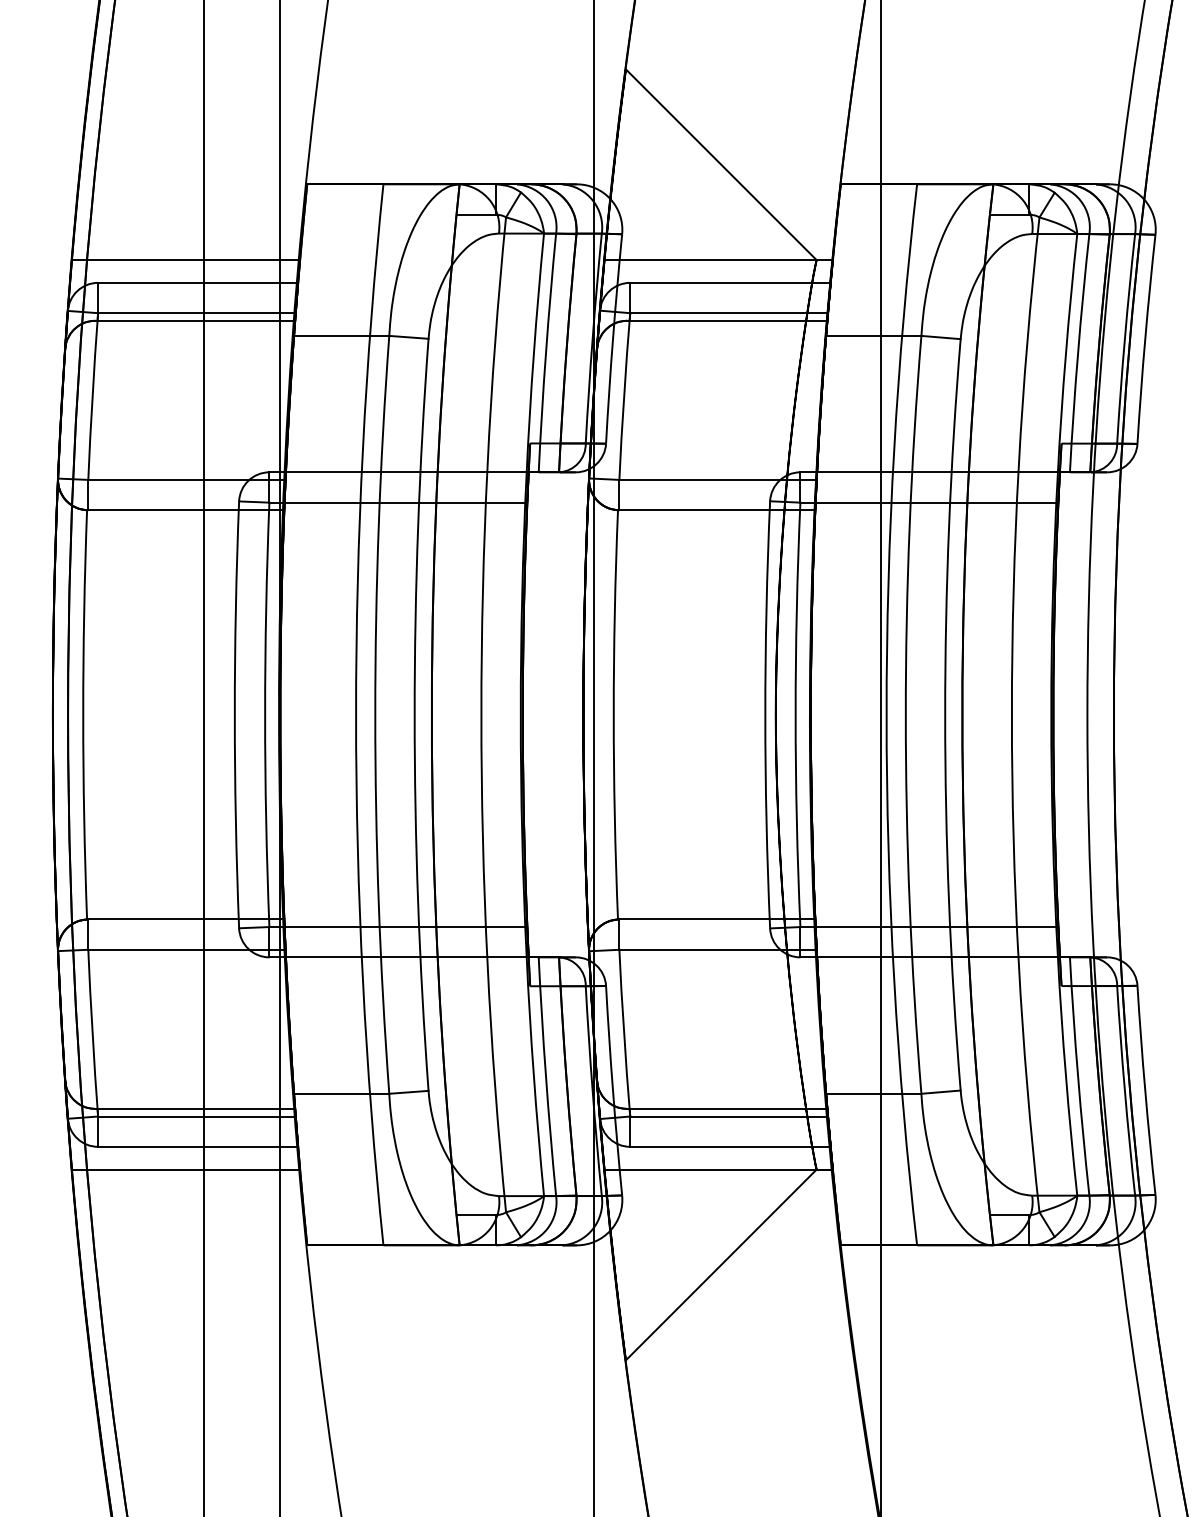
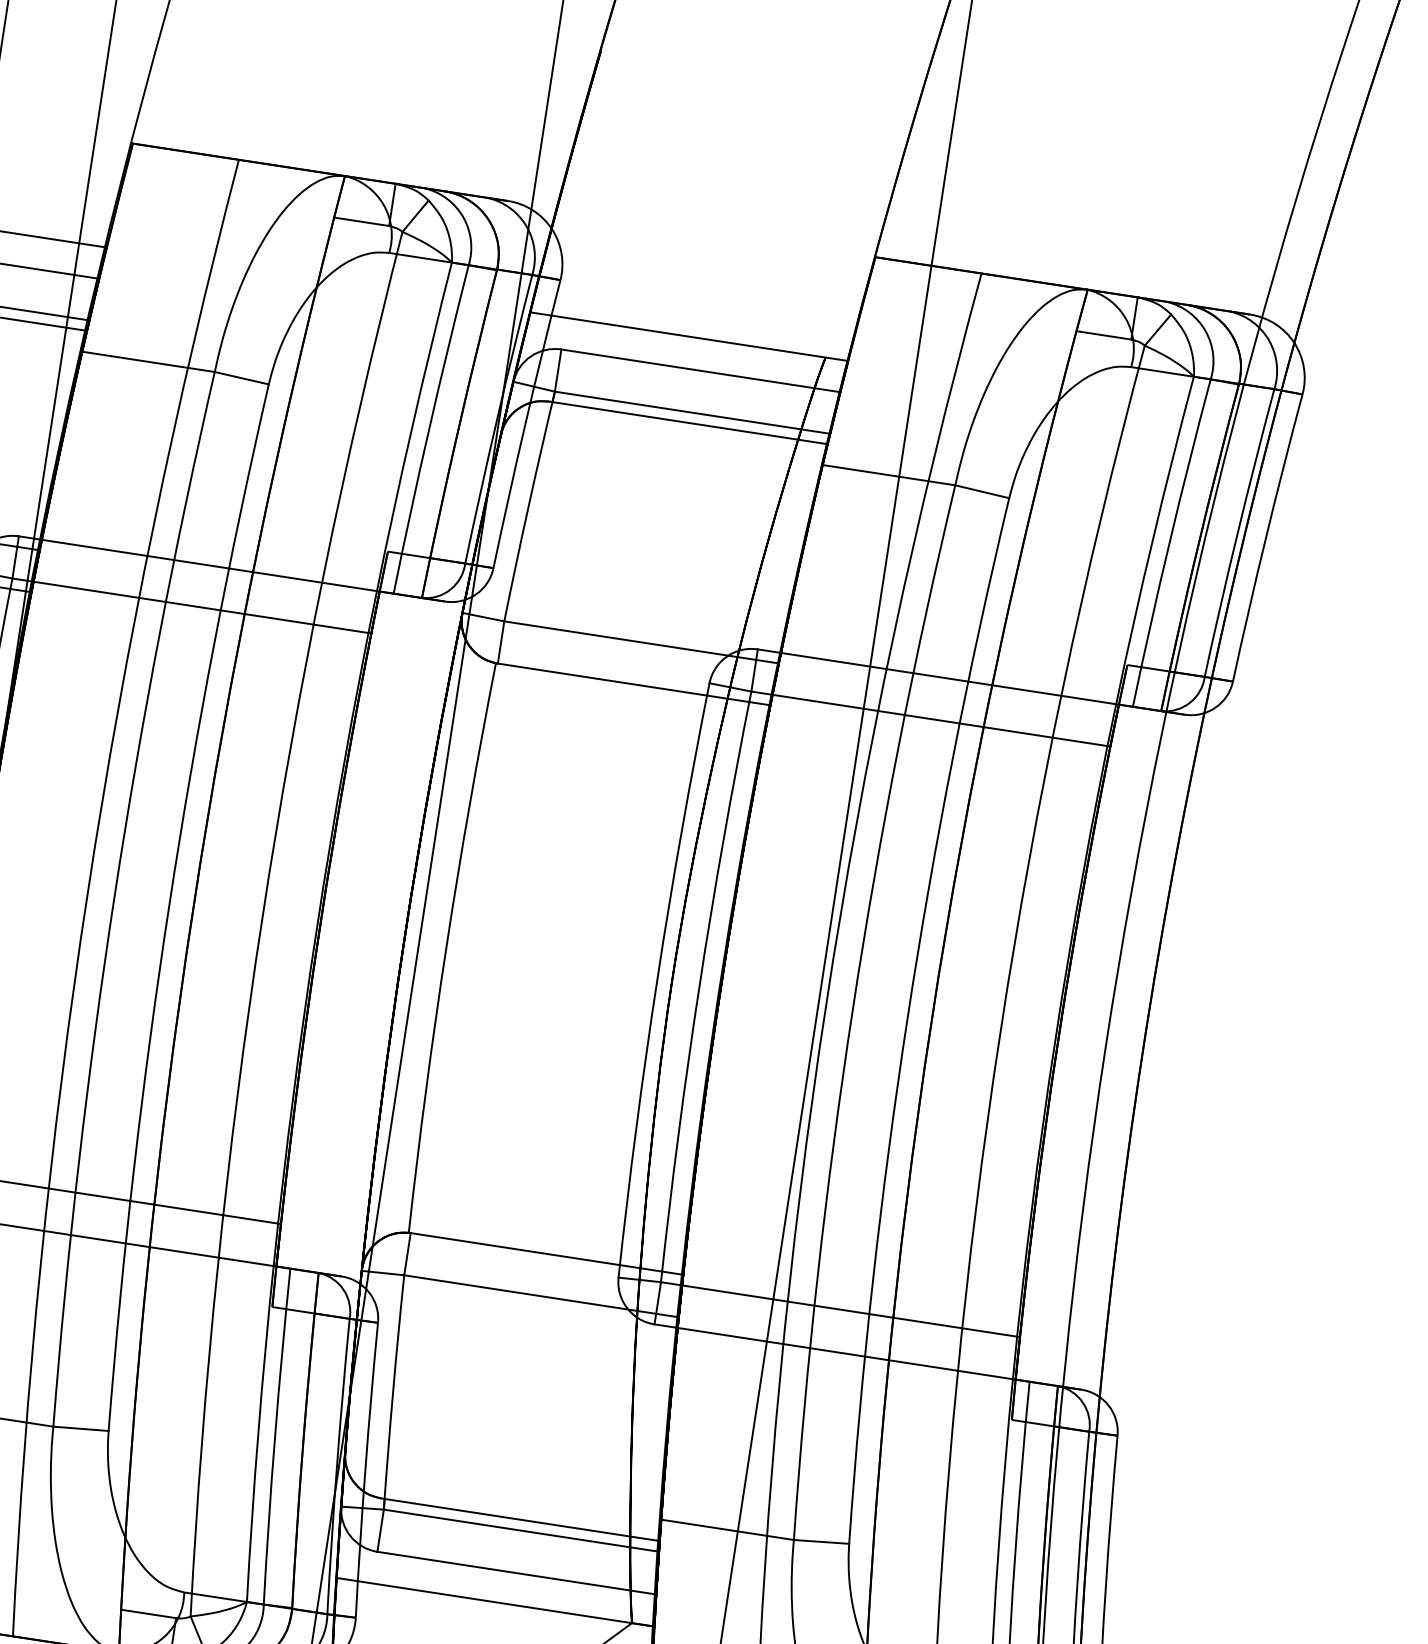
line: (720, 164) -> (712, 203), removed

